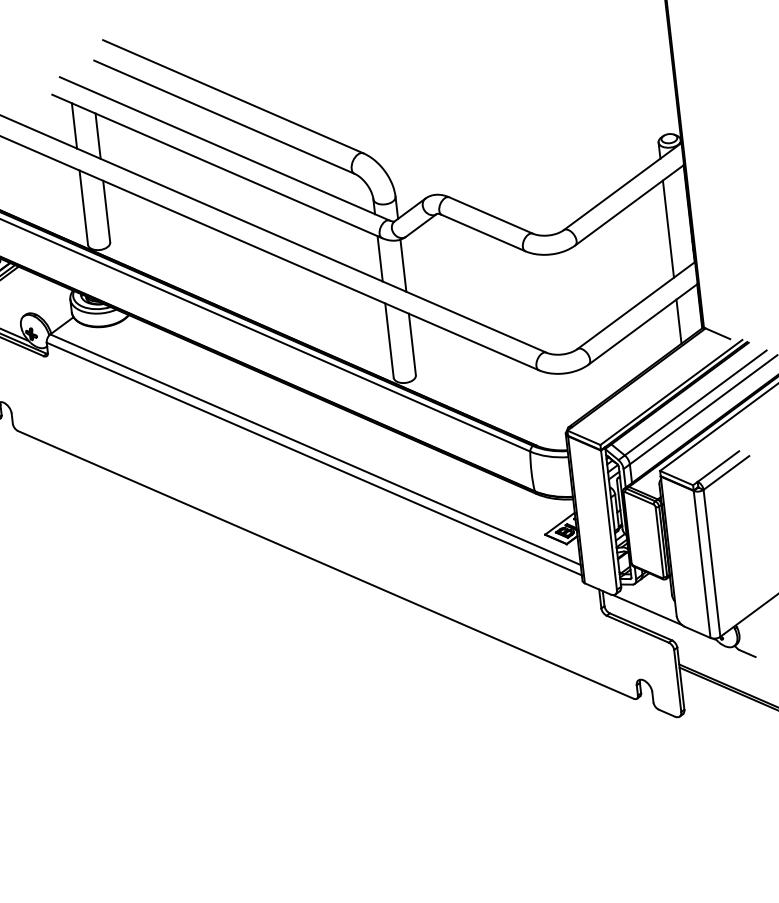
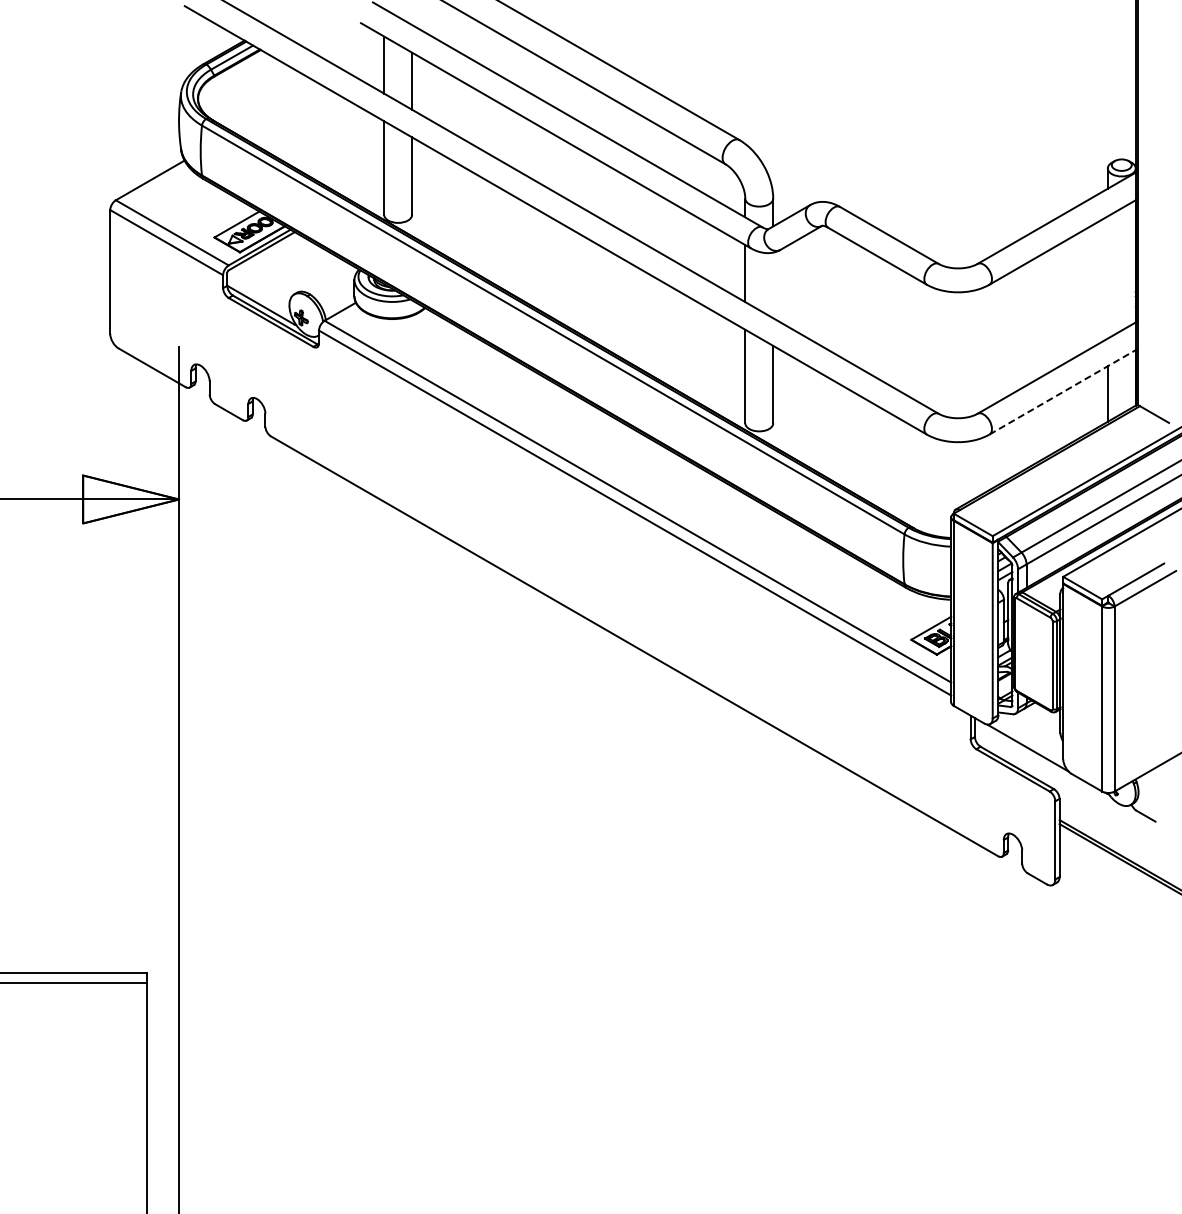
line: (668, 229) -> (1107, 277), removed
line: (403, 265) -> (773, 285), removed
line: (642, 324) -> (1062, 392), solid -> dashed

